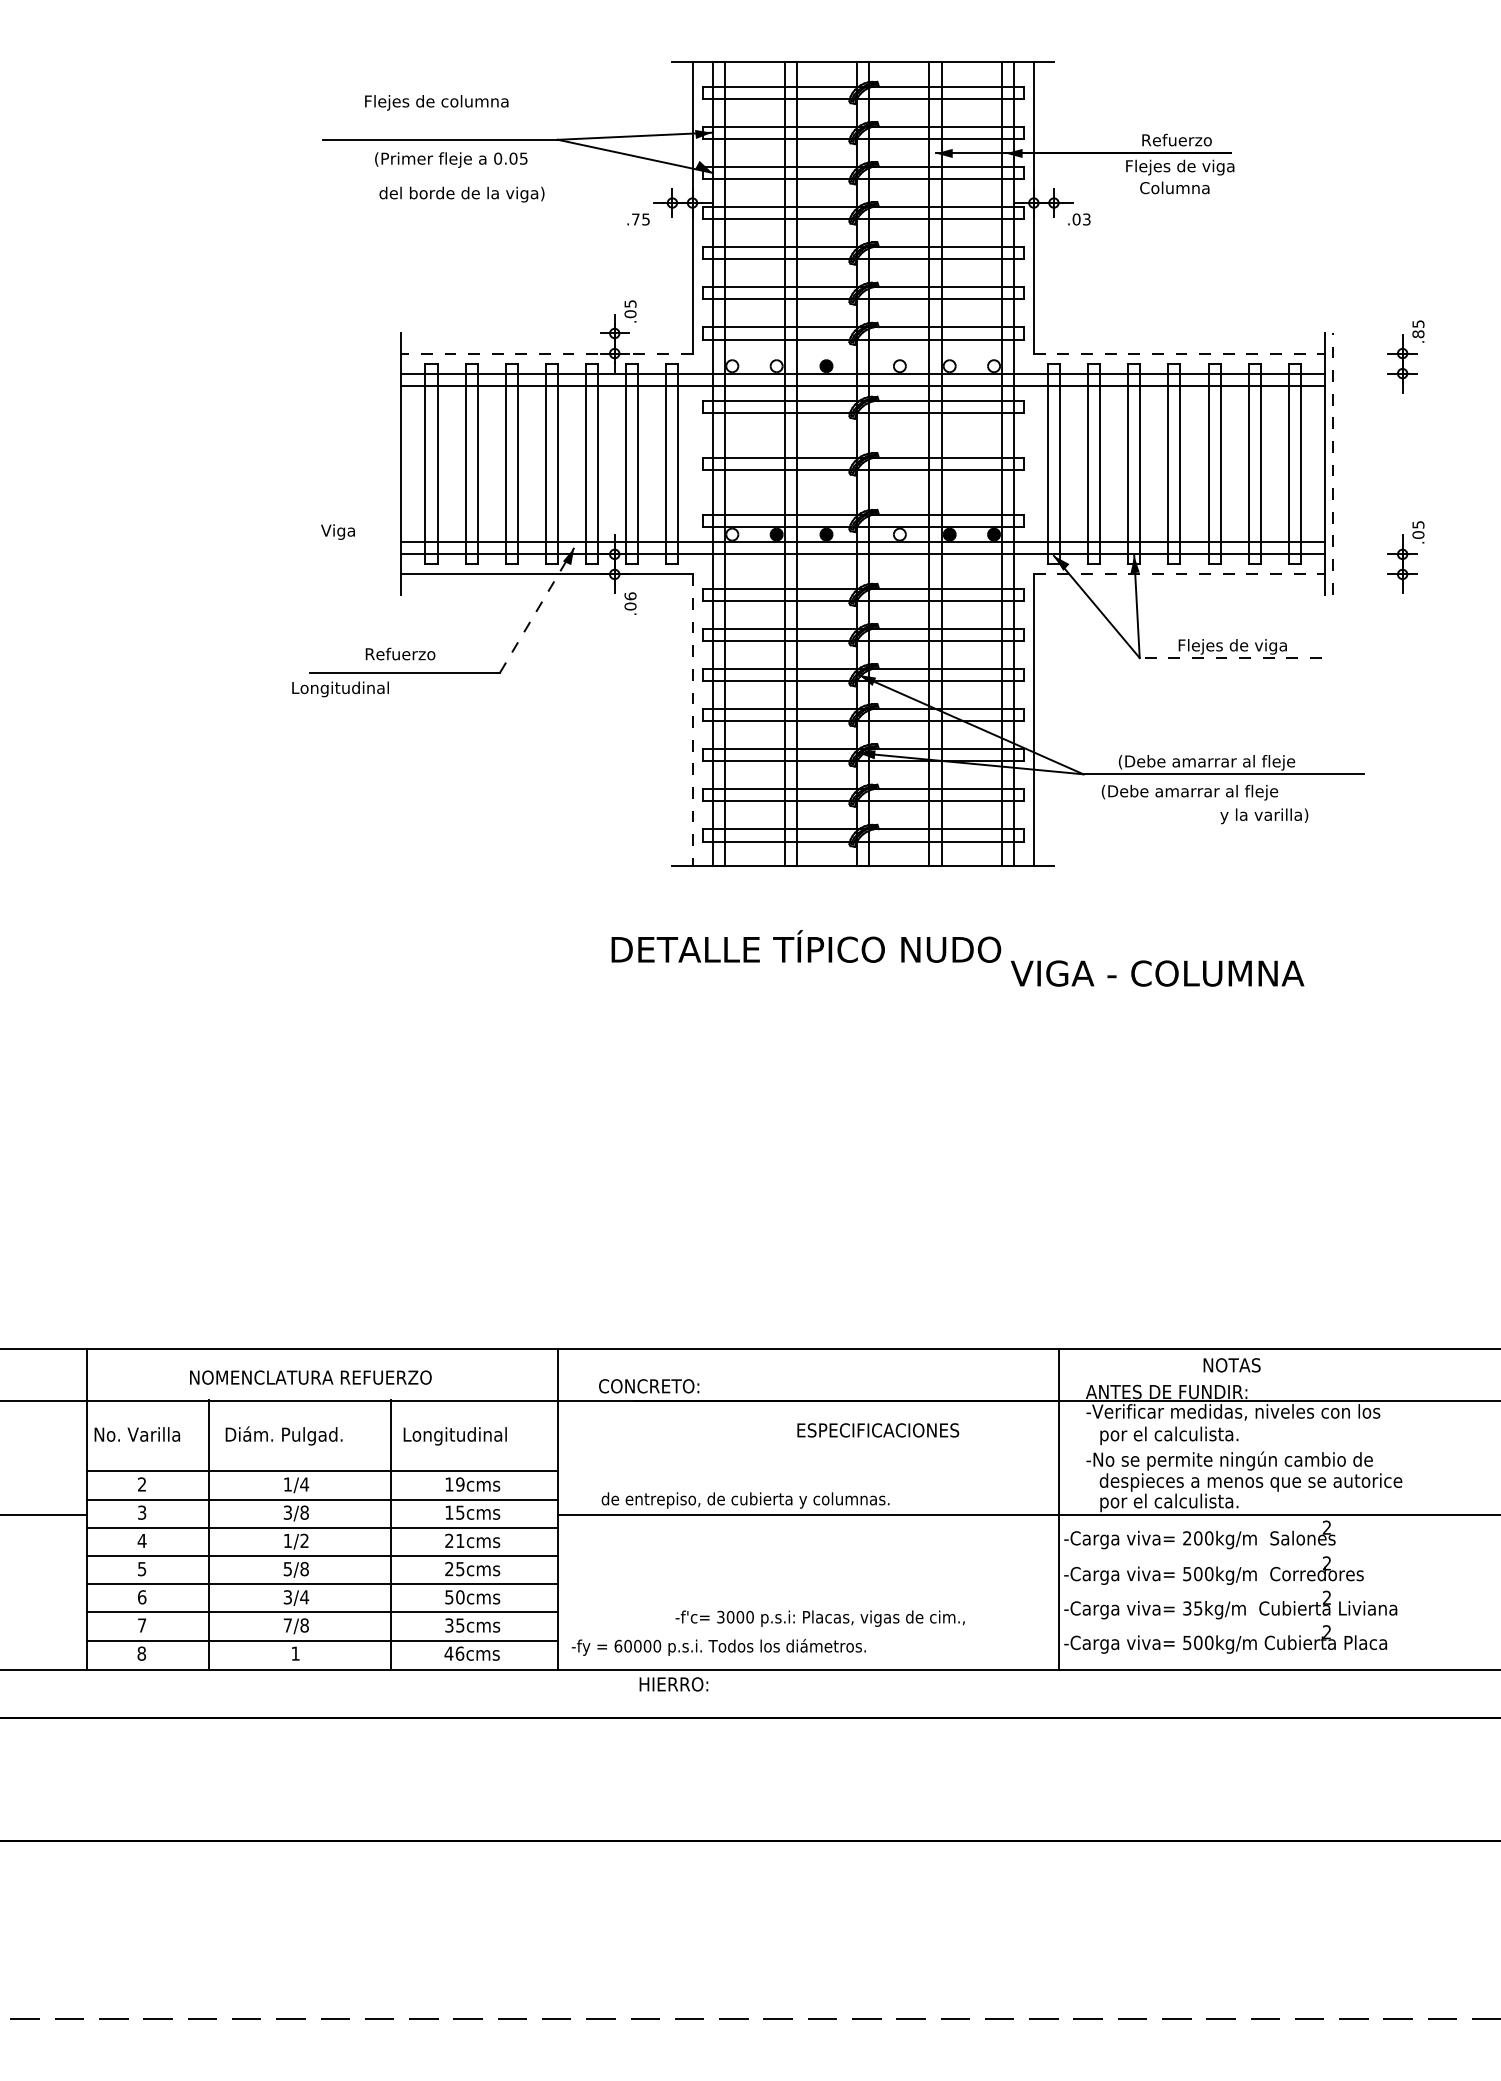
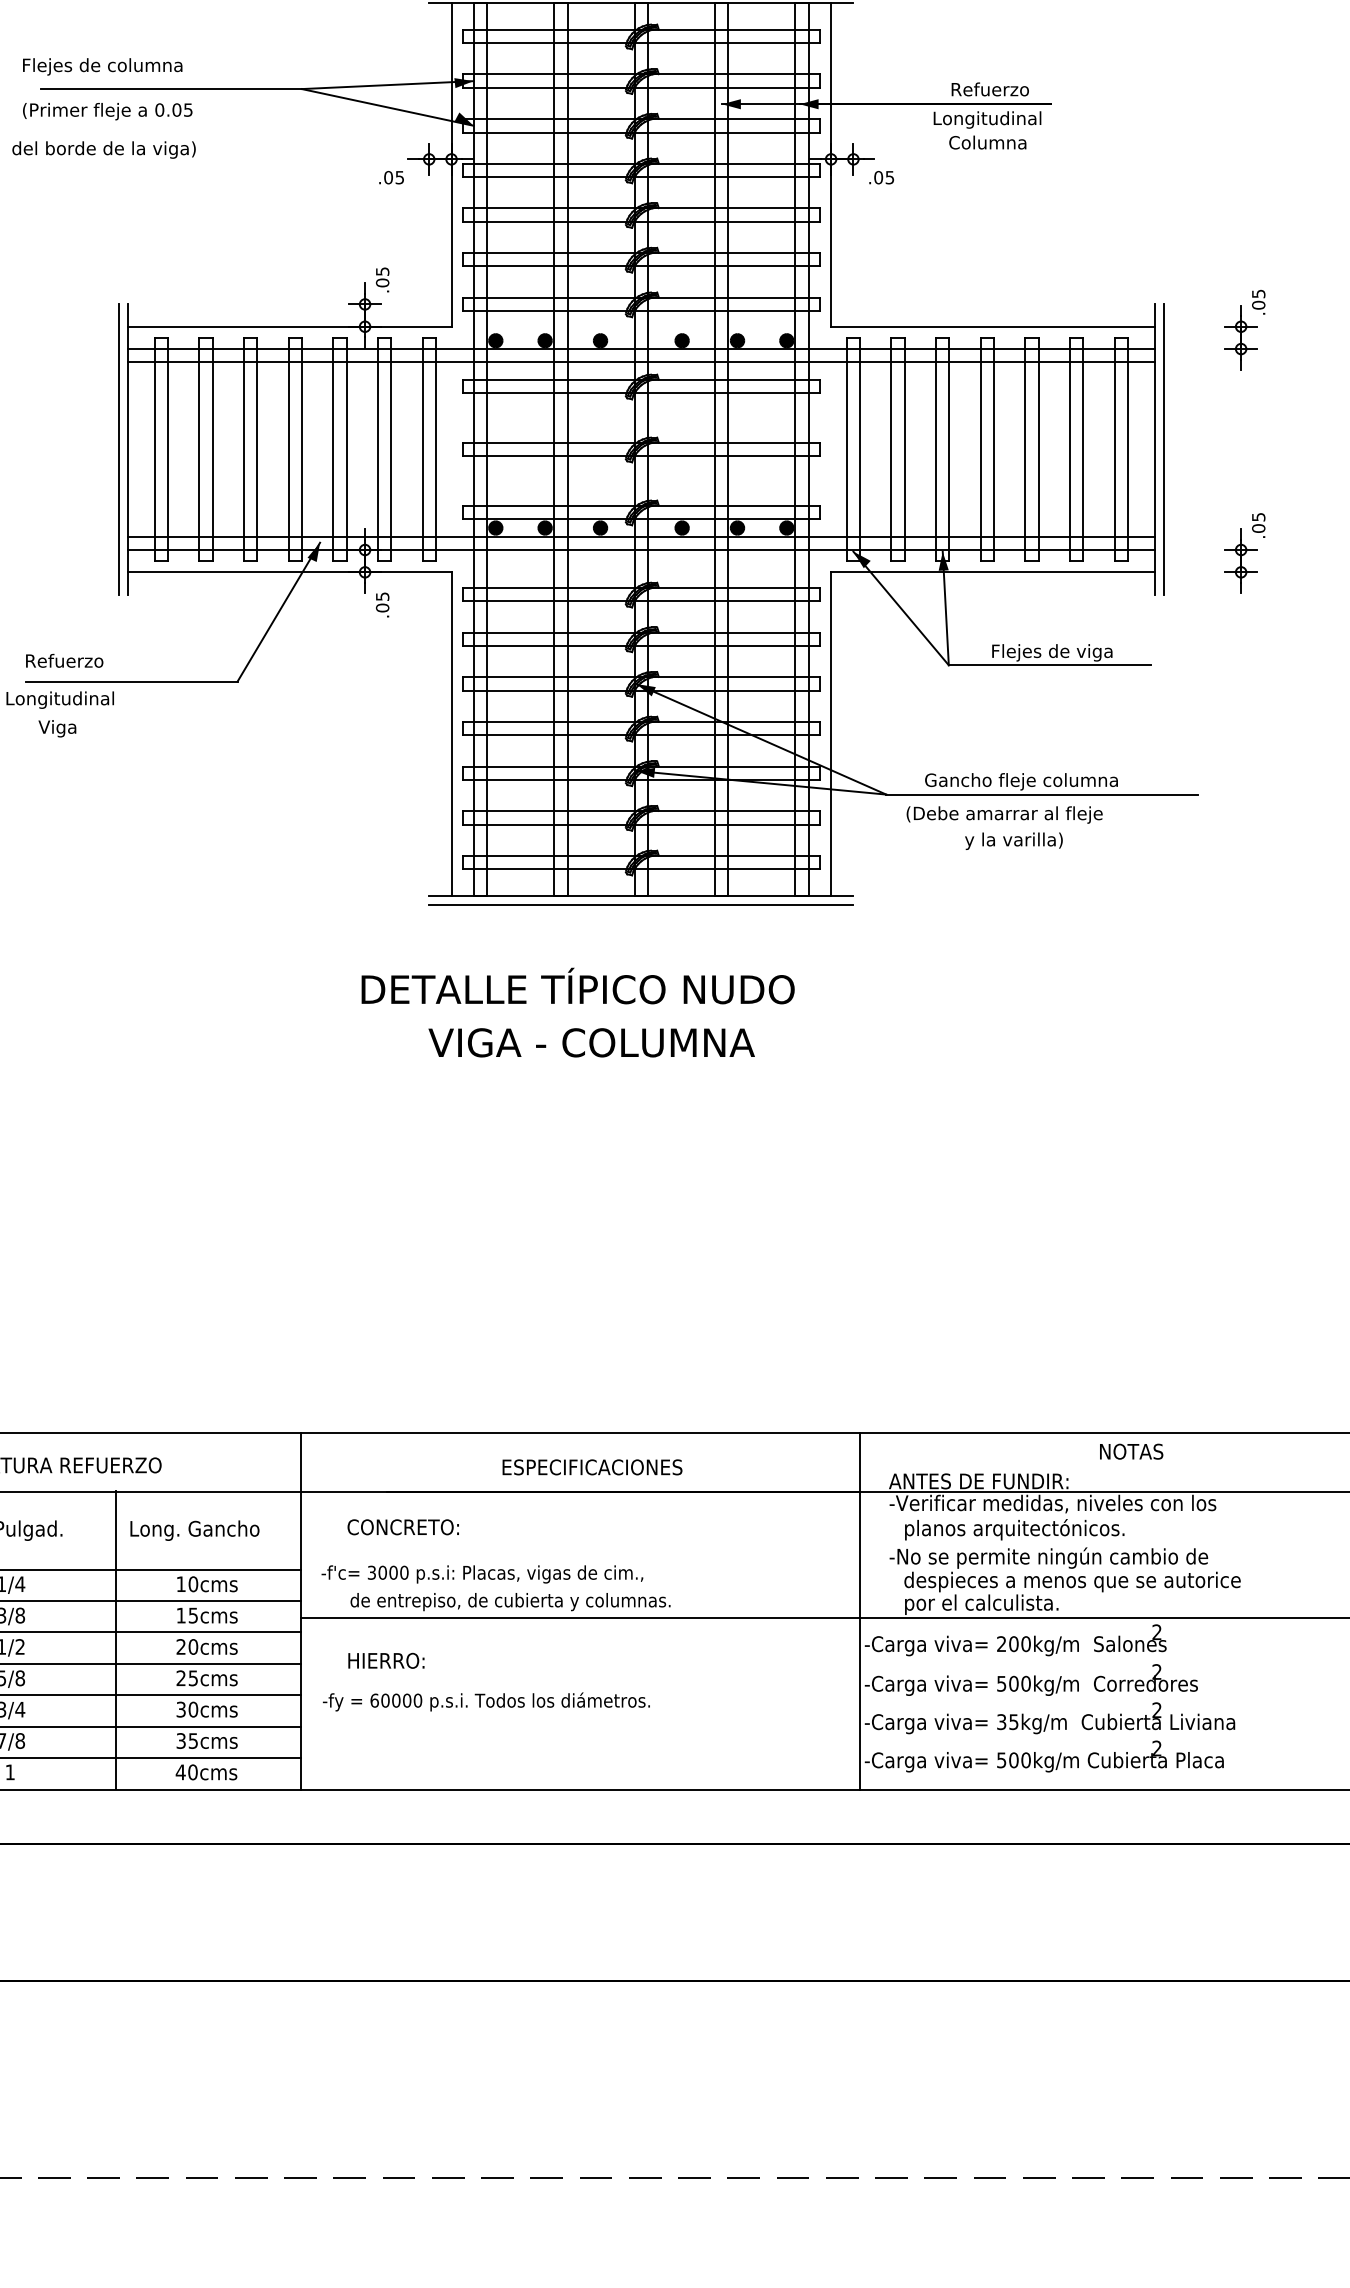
text: (436, 102) -> (102, 66), moved
text: (451, 159) -> (107, 110), moved
text: (1180, 167) -> (994, 119), Flejes de viga -> Longitudinal
text: (461, 194) -> (103, 149), moved
text: (1086, 218) -> (889, 176), .03 -> .05
text: (635, 219) -> (388, 177), .75 -> .05
text: (1418, 334) -> (1258, 305), .85 -> .05
line: (546, 353) -> (289, 326), dashed -> solid
line: (1179, 353) -> (993, 326), dashed -> solid
fill: (732, 366) -> (496, 341), added
fill: (776, 366) -> (544, 341), added
fill: (899, 366) -> (681, 341), added
fill: (949, 366) -> (737, 341), added
fill: (994, 366) -> (787, 341), added
line: (393, 463) -> (119, 448), added
line: (1333, 464) -> (1164, 450), dashed -> solid
text: (337, 531) -> (56, 728), moved
fill: (732, 534) -> (496, 527), added
fill: (899, 534) -> (681, 527), added
line: (1179, 574) -> (993, 572), dashed -> solid
text: (630, 596) -> (382, 596), .06 -> .05
line: (537, 610) -> (279, 612), dashed -> solid
text: (400, 653) -> (64, 660), moved
line: (1230, 658) -> (1049, 665), dashed -> solid
line: (692, 720) -> (451, 734), dashed -> solid
text: (1206, 762) -> (1023, 781), (Debe amarrar al fleje -> Gancho fleje columna
text: (1264, 816) -> (1014, 841), moved
line: (862, 873) -> (640, 904), added
text: (1157, 973) -> (591, 1042), moved
text: (1231, 1365) -> (1130, 1451), moved
text: (649, 1386) -> (403, 1527), moved
text: (878, 1430) -> (592, 1467), moved
text: (482, 1434) -> (218, 1528), Longitudinal -> Long. Gancho
text: (1203, 1435) -> (1019, 1529), por el calculista. -> planos arquitectónicos.
text: (460, 1484) -> (193, 1584), 19cms -> 10cms
text: (460, 1540) -> (193, 1646), 21cms -> 20cms
text: (449, 1596) -> (181, 1708), 50cms -> 30cms
text: (819, 1618) -> (481, 1574), moved
text: (718, 1646) -> (486, 1700), moved
text: (459, 1653) -> (192, 1772), 46cms -> 40cms
text: (673, 1684) -> (385, 1660), moved

